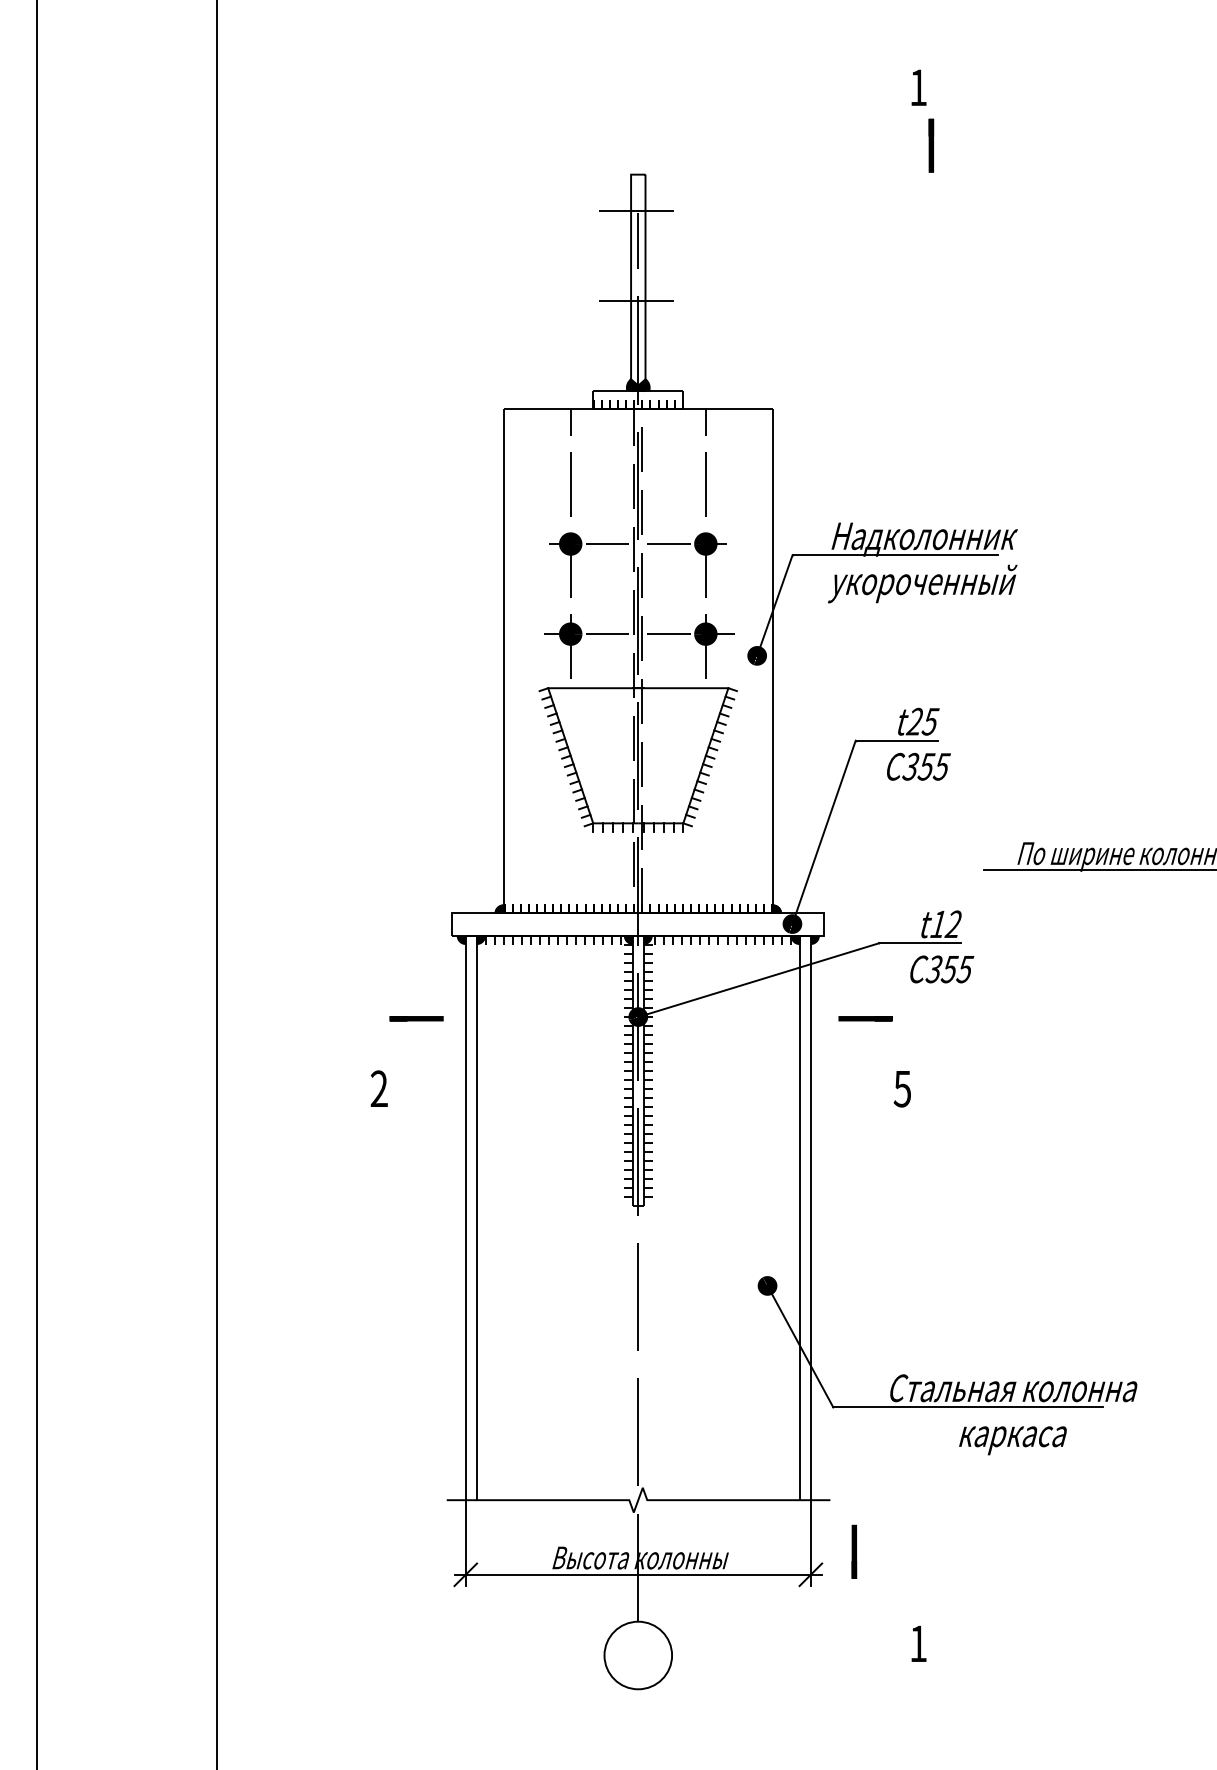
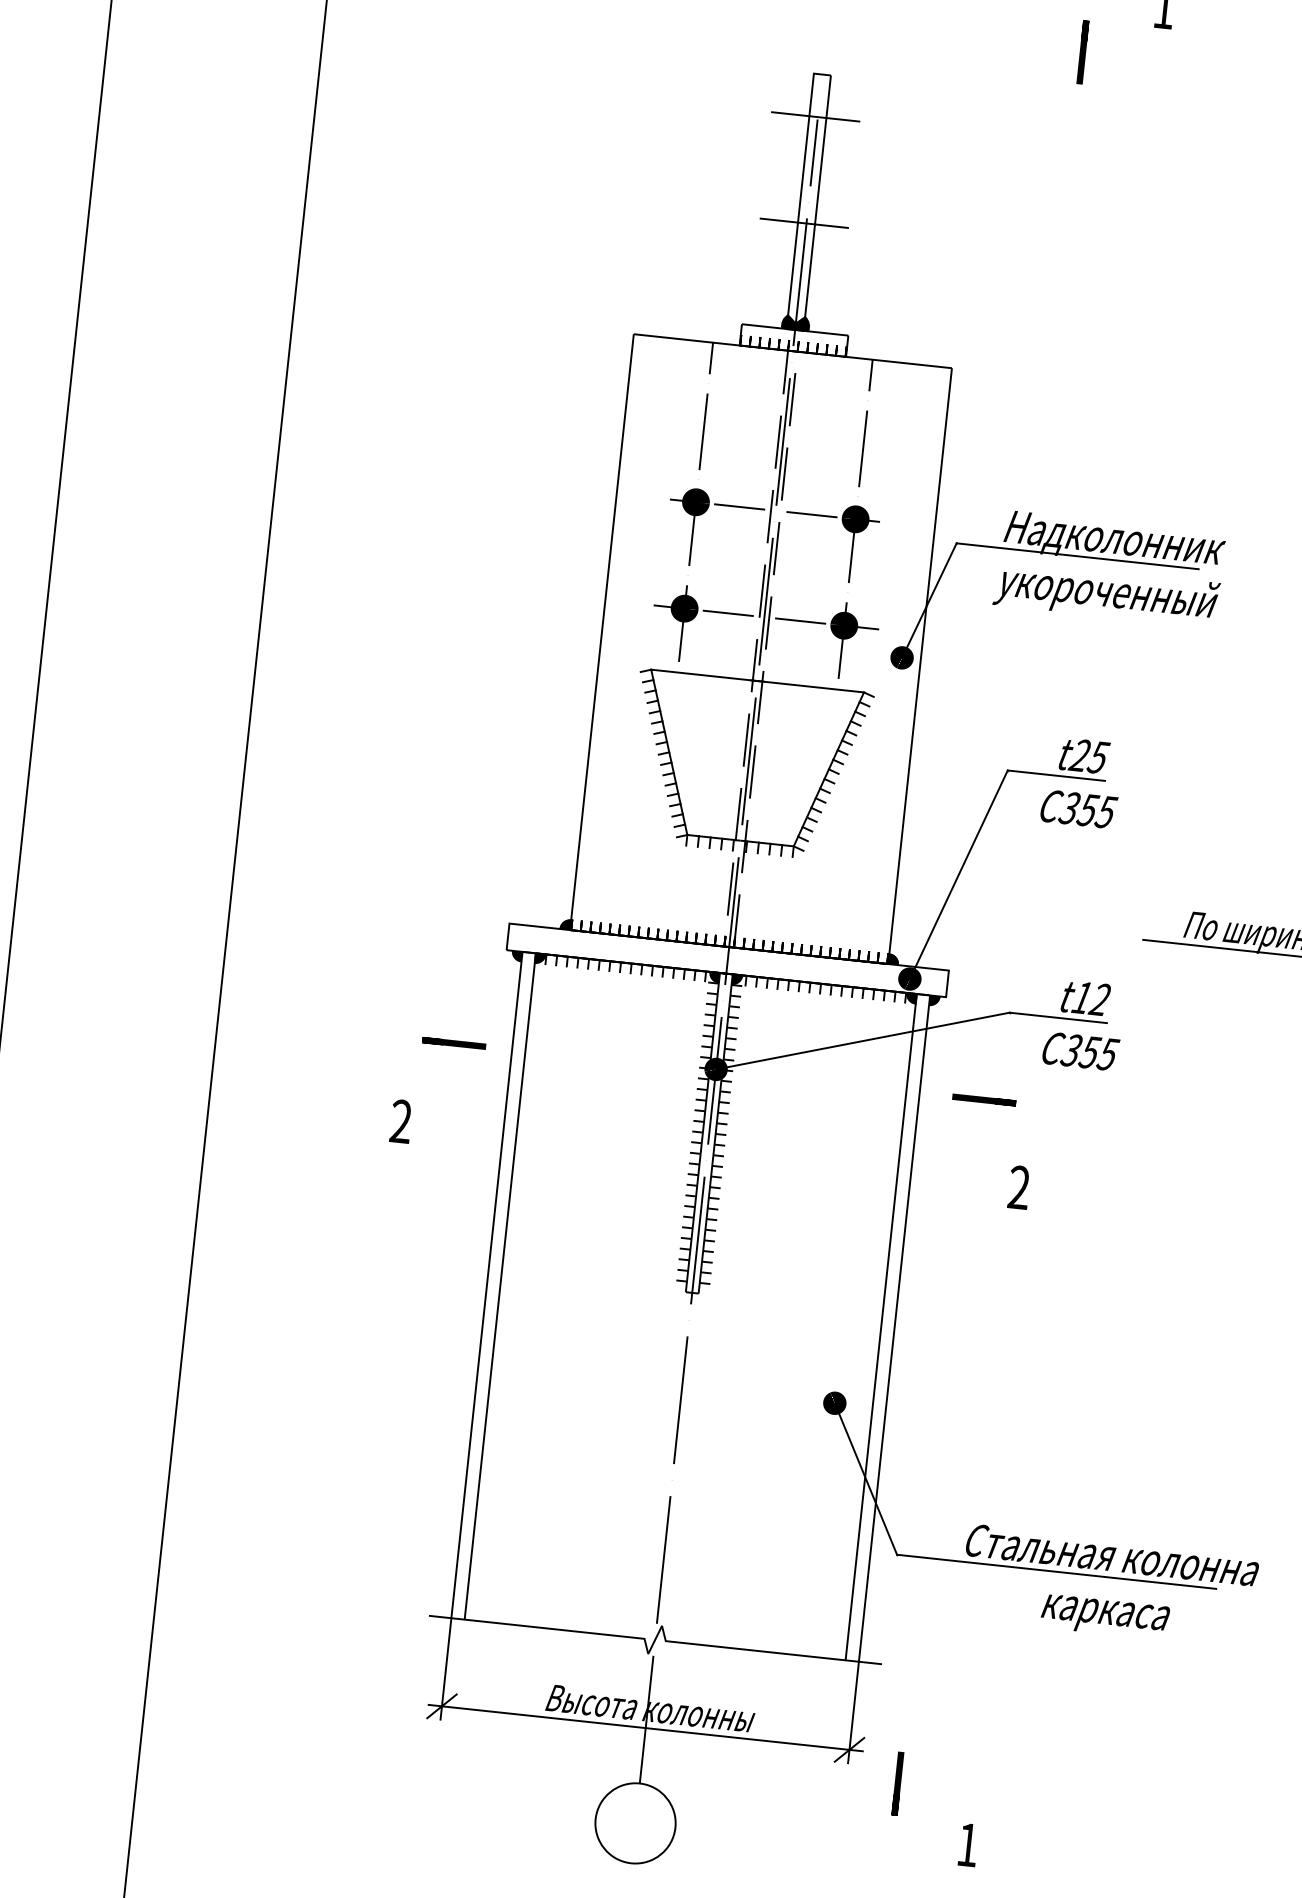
line: (931, 145) -> (1083, 52), moved
text: (902, 1088) -> (1019, 1187), 5 -> 2
line: (854, 1551) -> (898, 1783), moved

